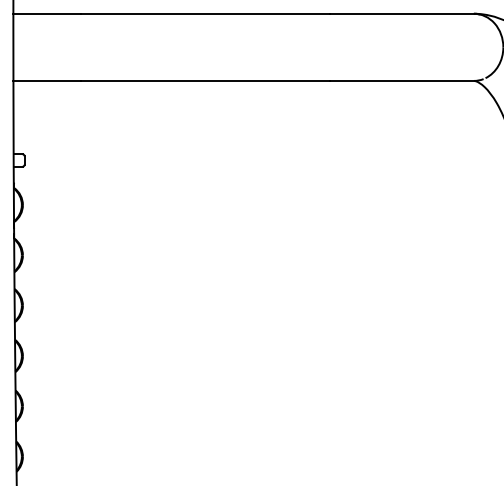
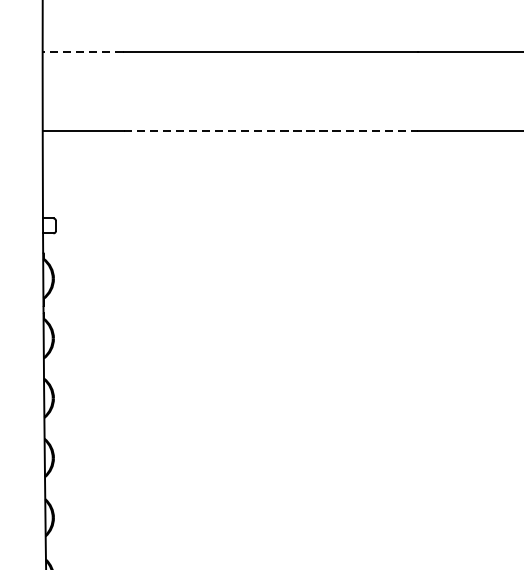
line: (46, 13) -> (81, 51), solid -> dashed
line: (206, 80) -> (271, 130), solid -> dashed

